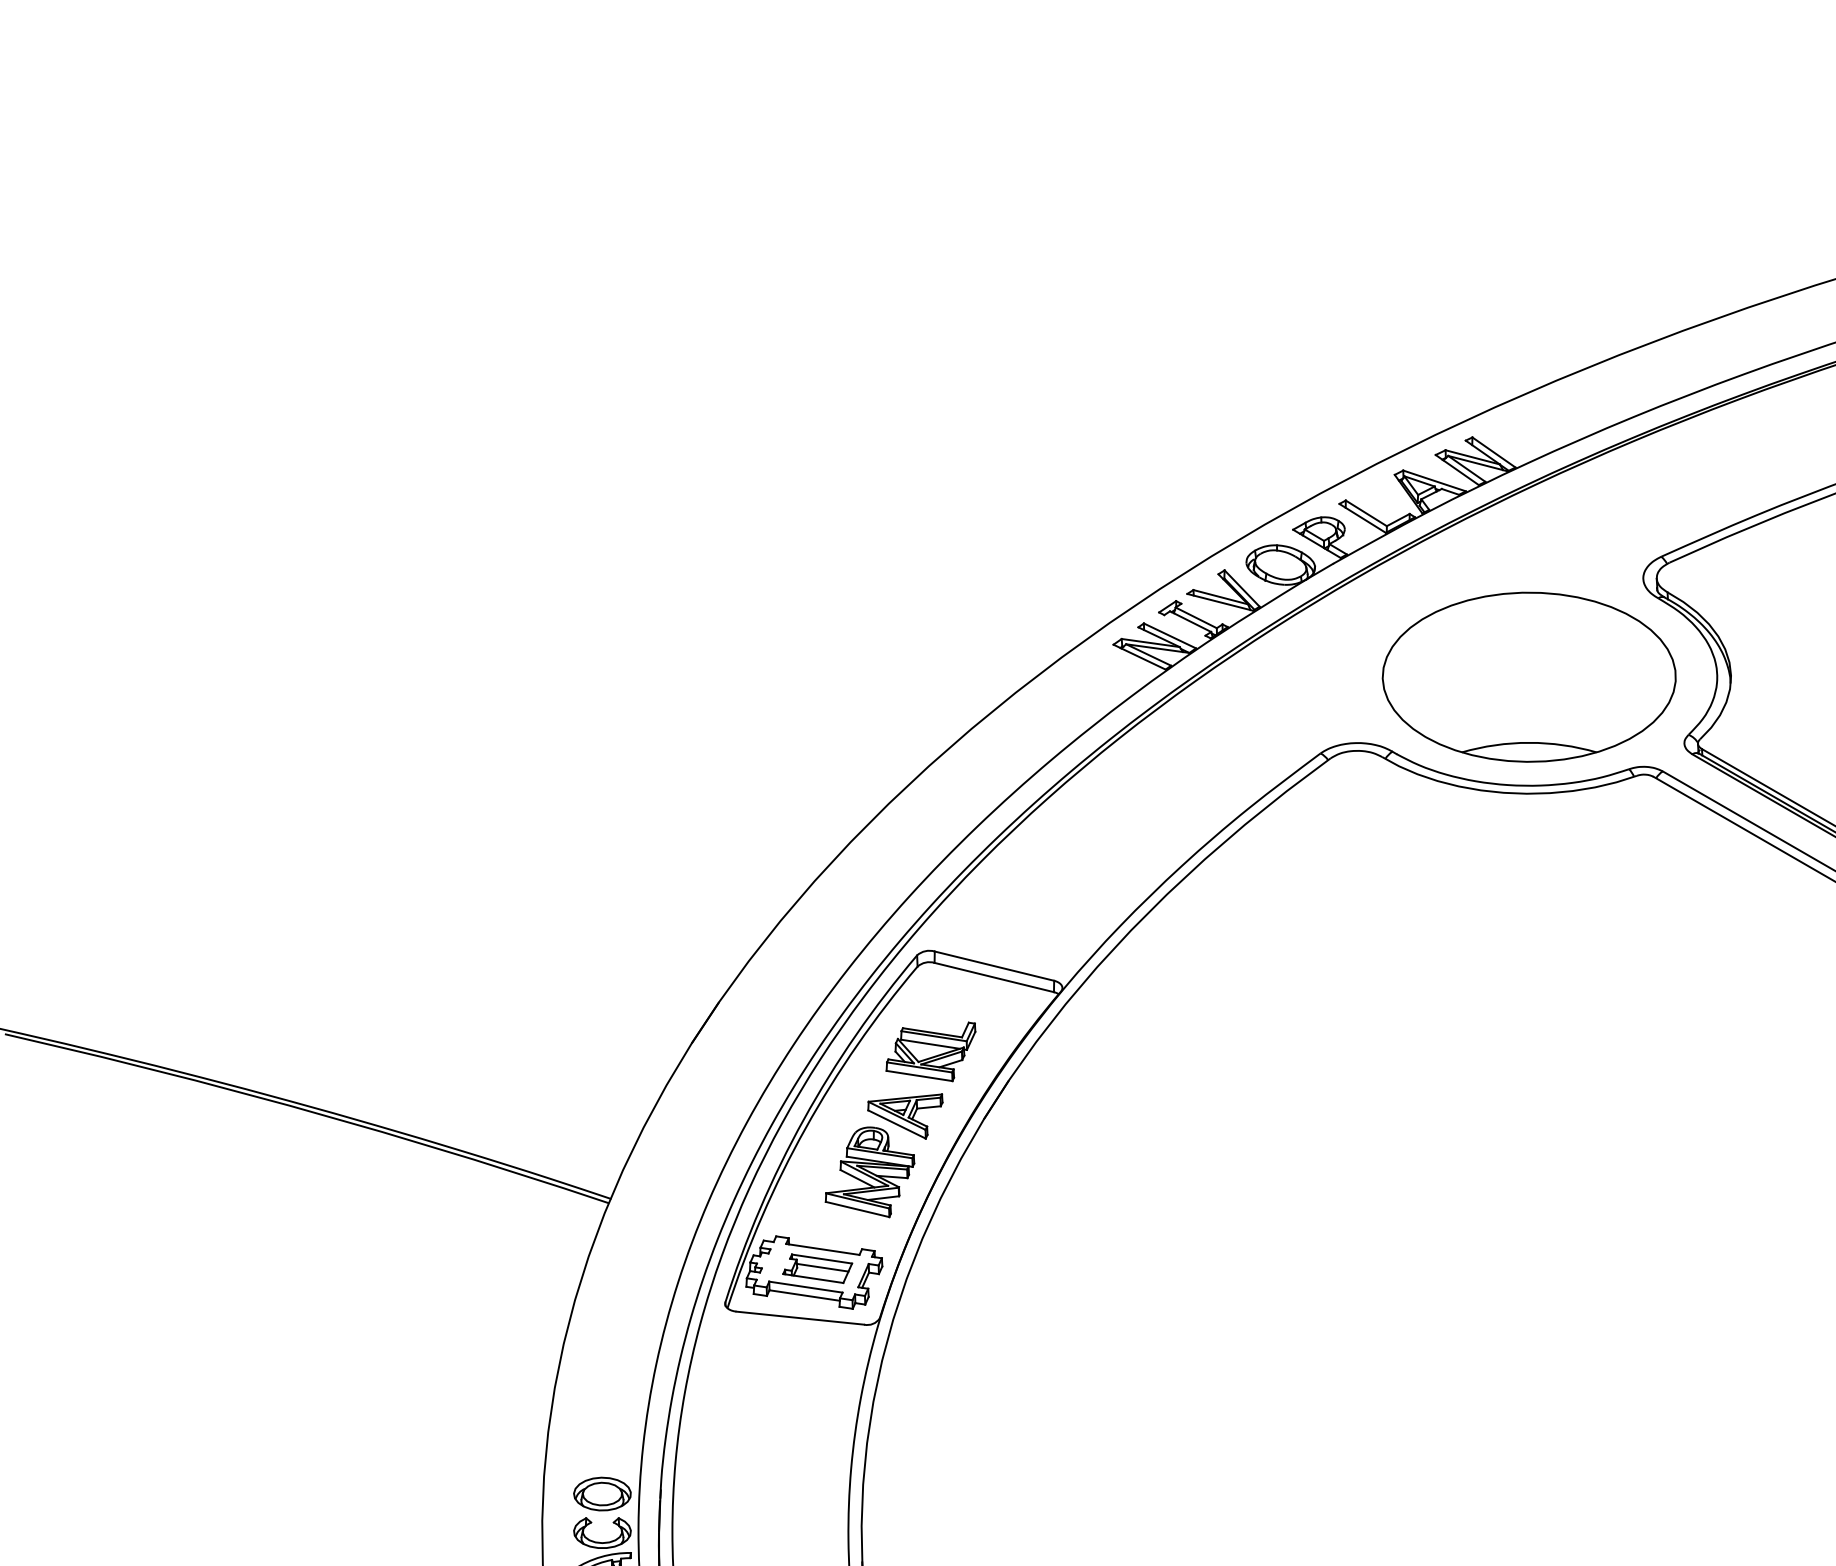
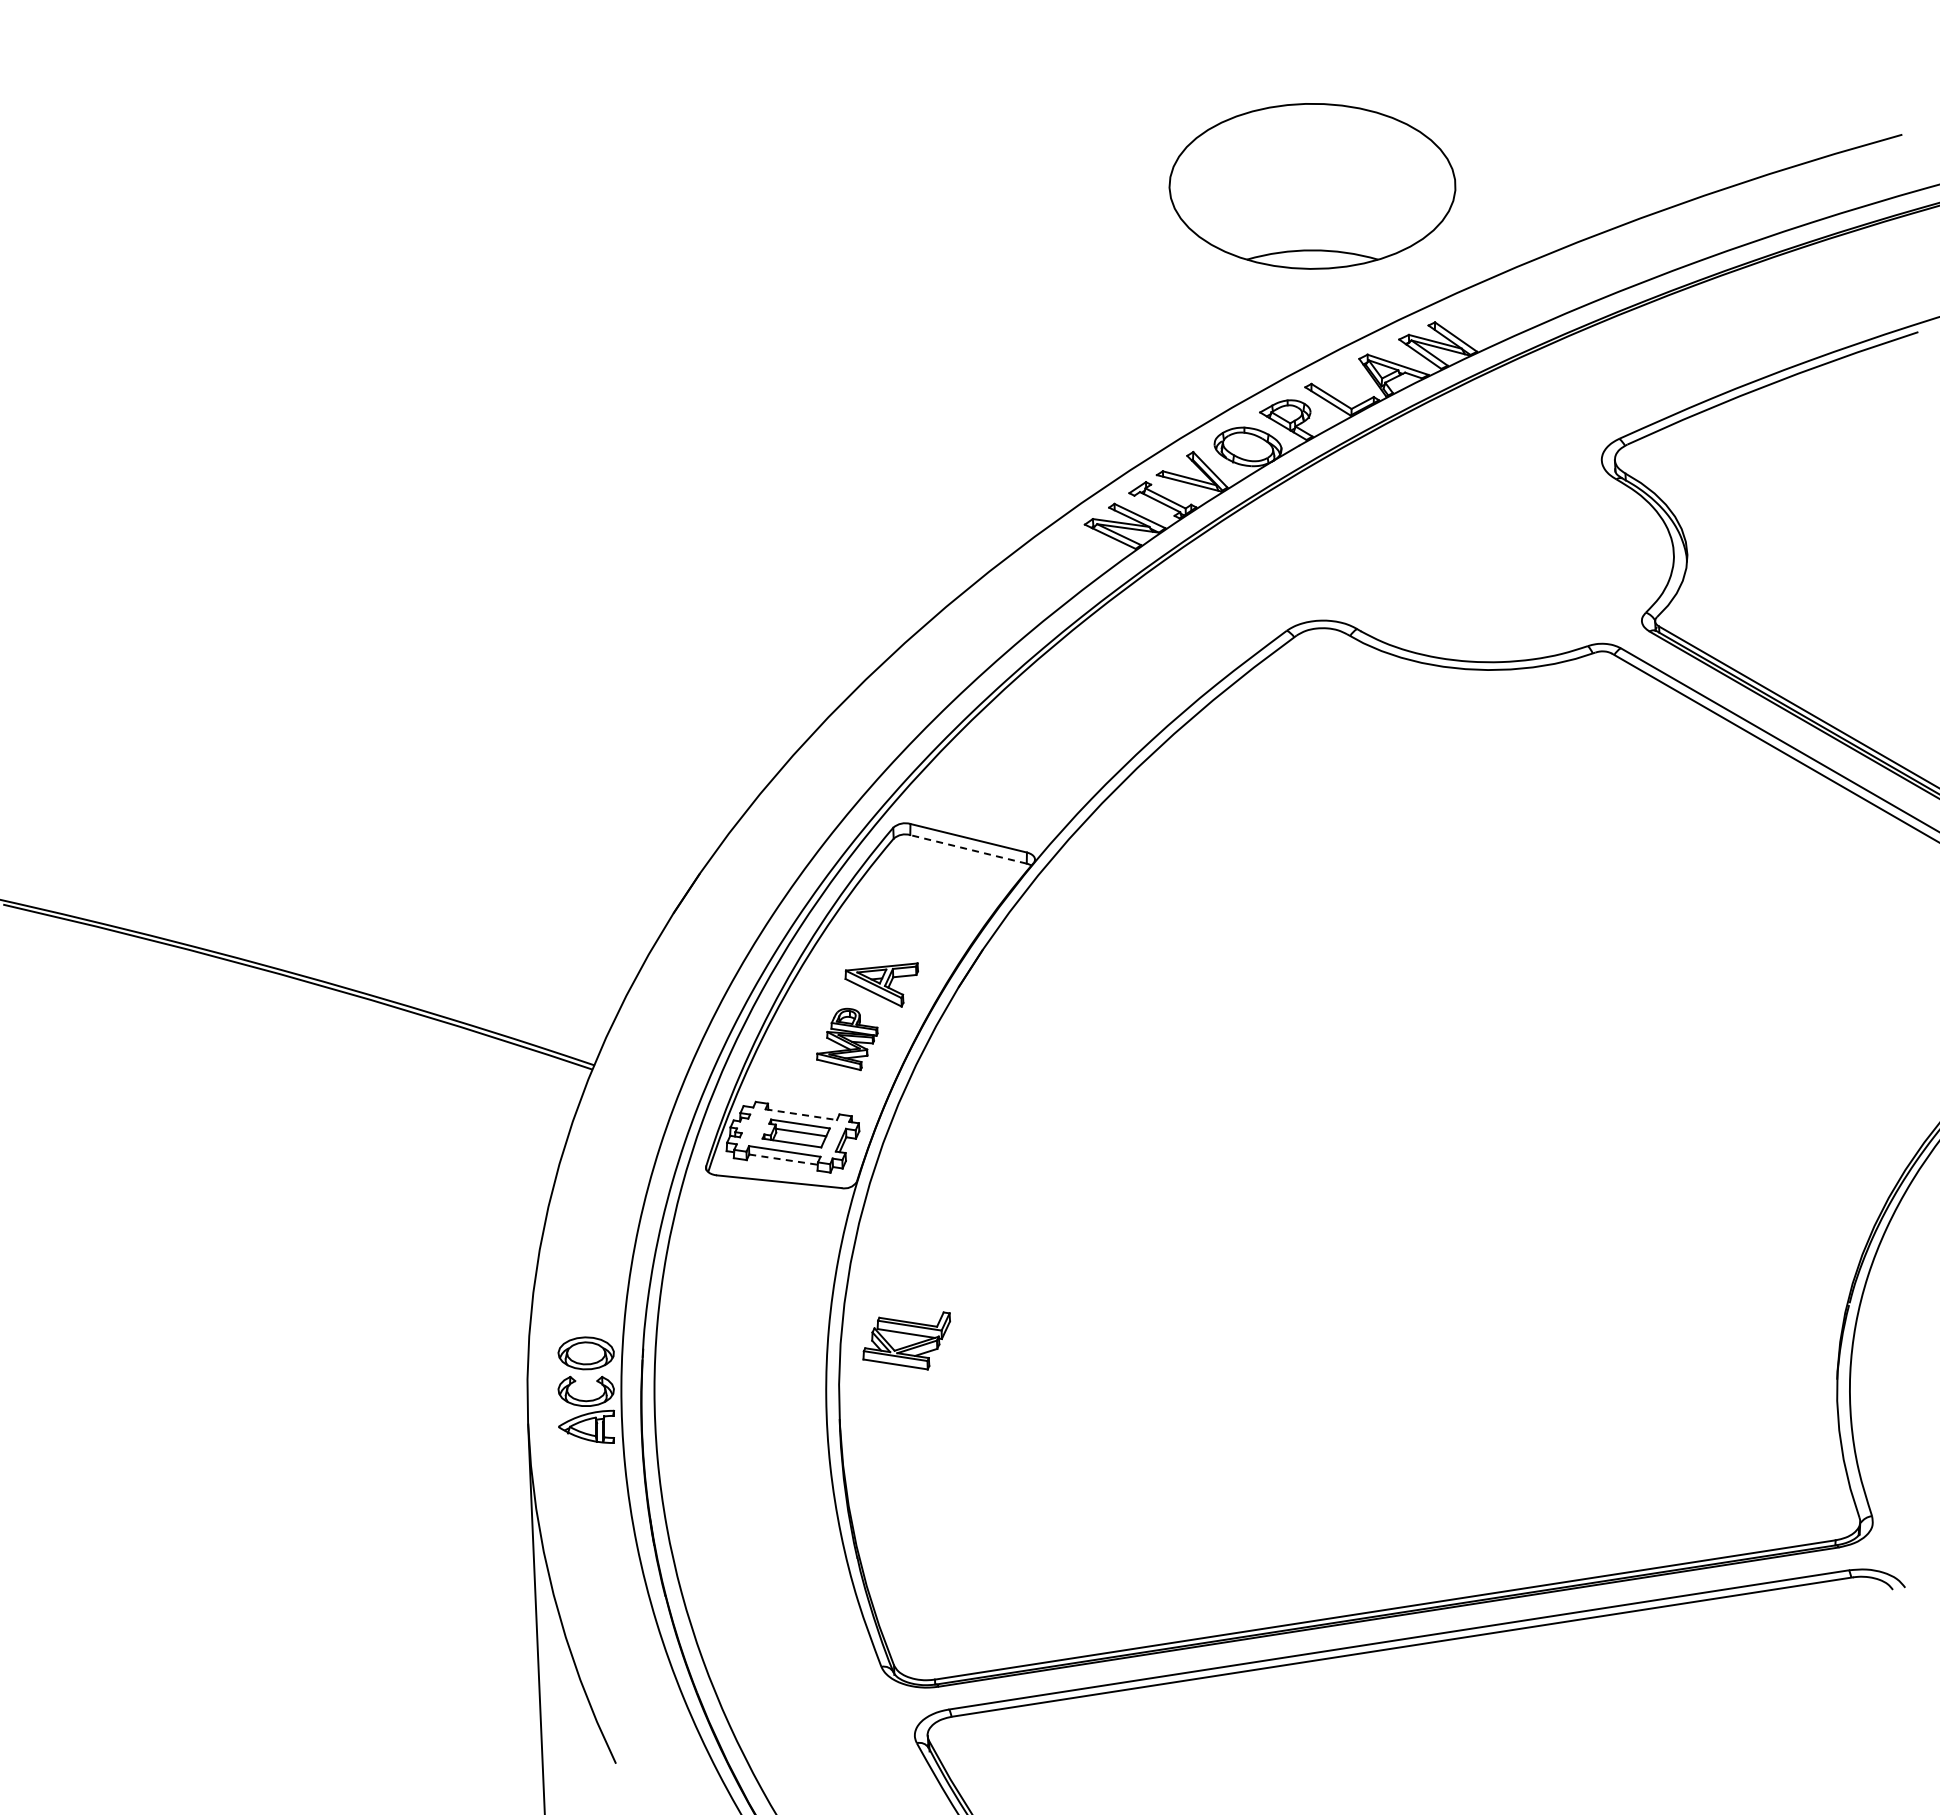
part: (1529, 677) -> (1312, 186), moved
line: (994, 977) -> (968, 849), solid -> dashed
part: (930, 1051) -> (906, 1340), moved
part: (870, 1172) -> (847, 1039), size x0.7
line: (823, 1249) -> (801, 1114), solid -> dashed
line: (804, 1295) -> (783, 1159), solid -> dashed

